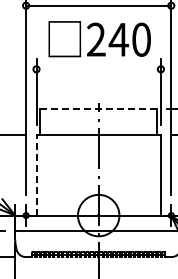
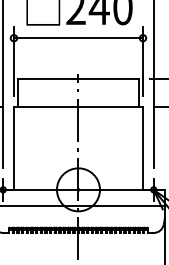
line: (98, 69) -> (78, 38), added
line: (99, 108) -> (79, 78), dashed -> solid
line: (36, 174) -> (13, 147), dashed -> solid

